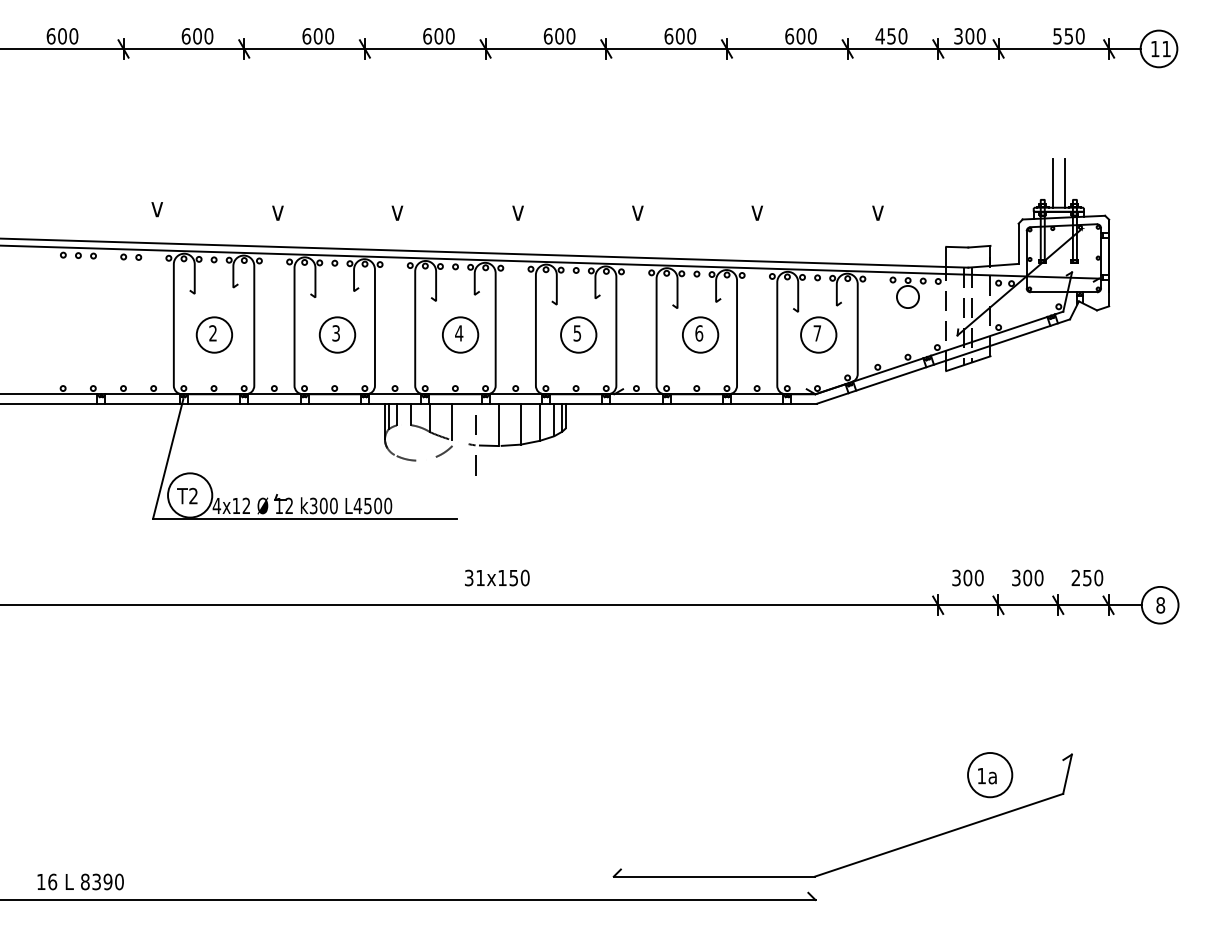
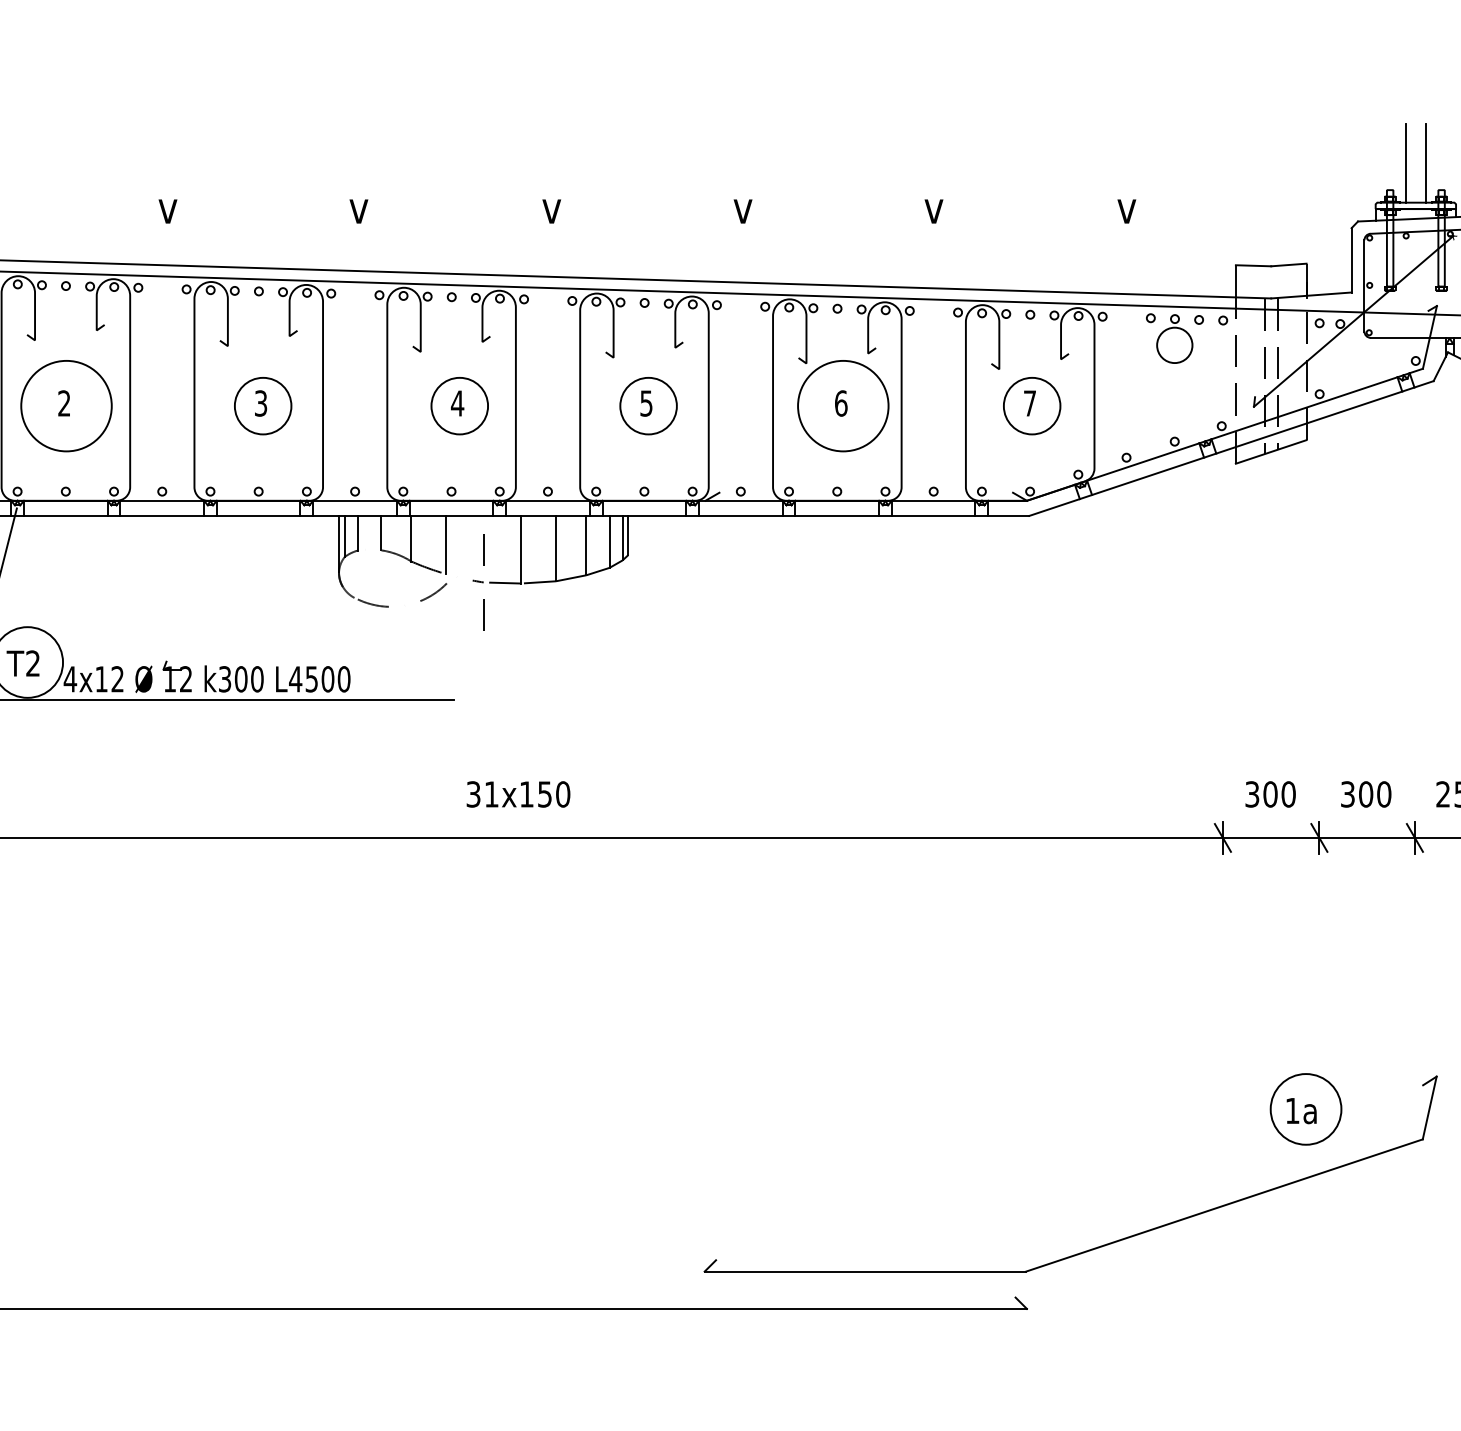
circle: (214, 334) -> (66, 405), size x1.6
circle: (700, 334) -> (843, 405), size x1.6

